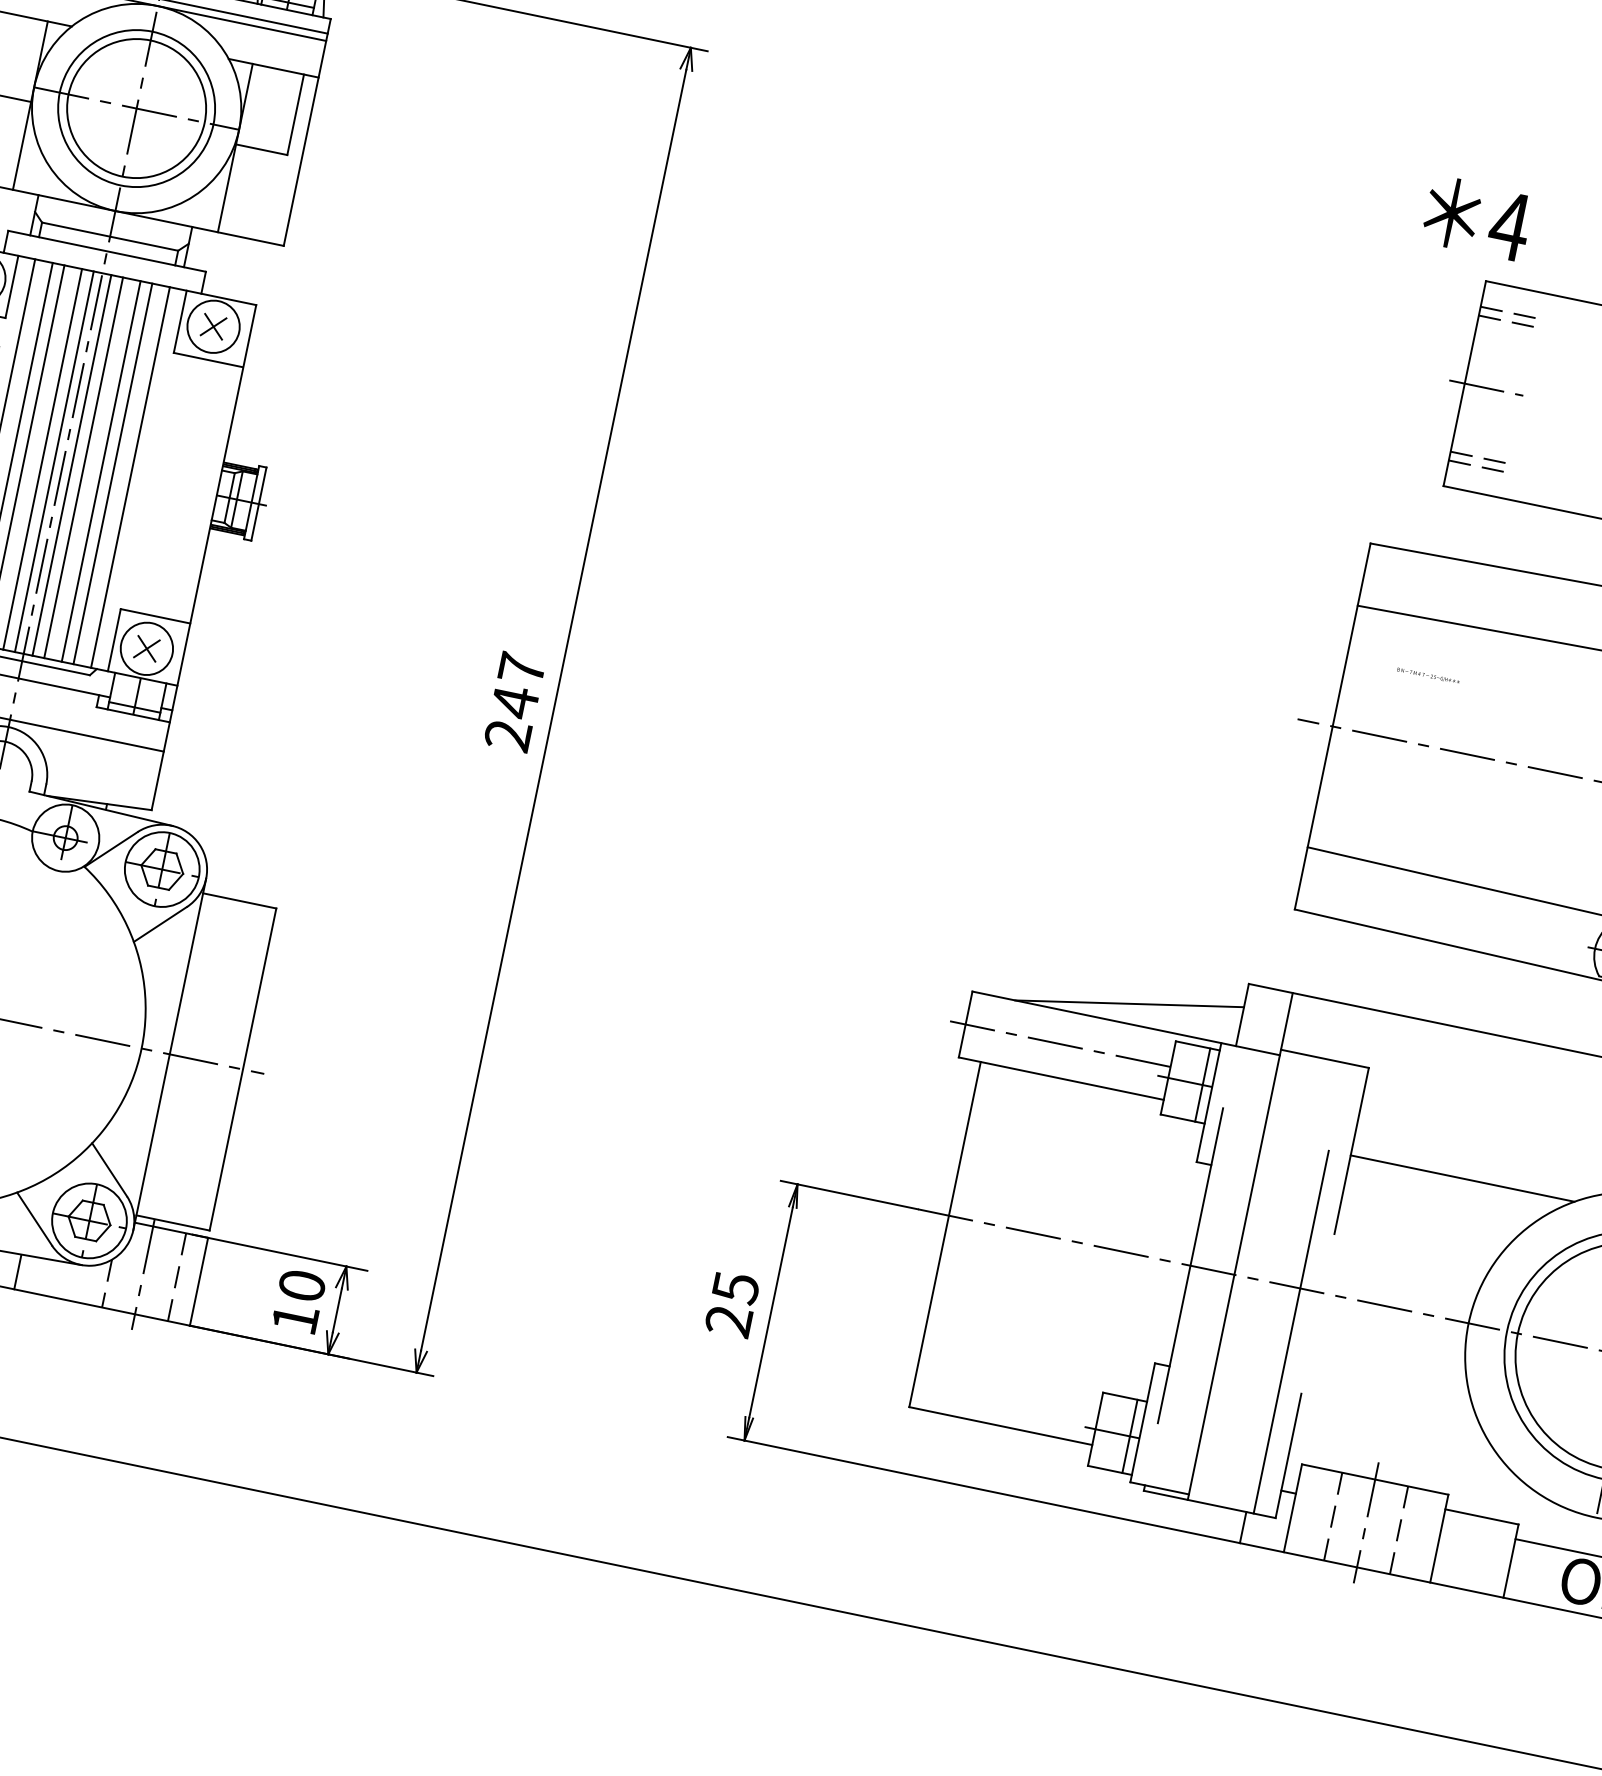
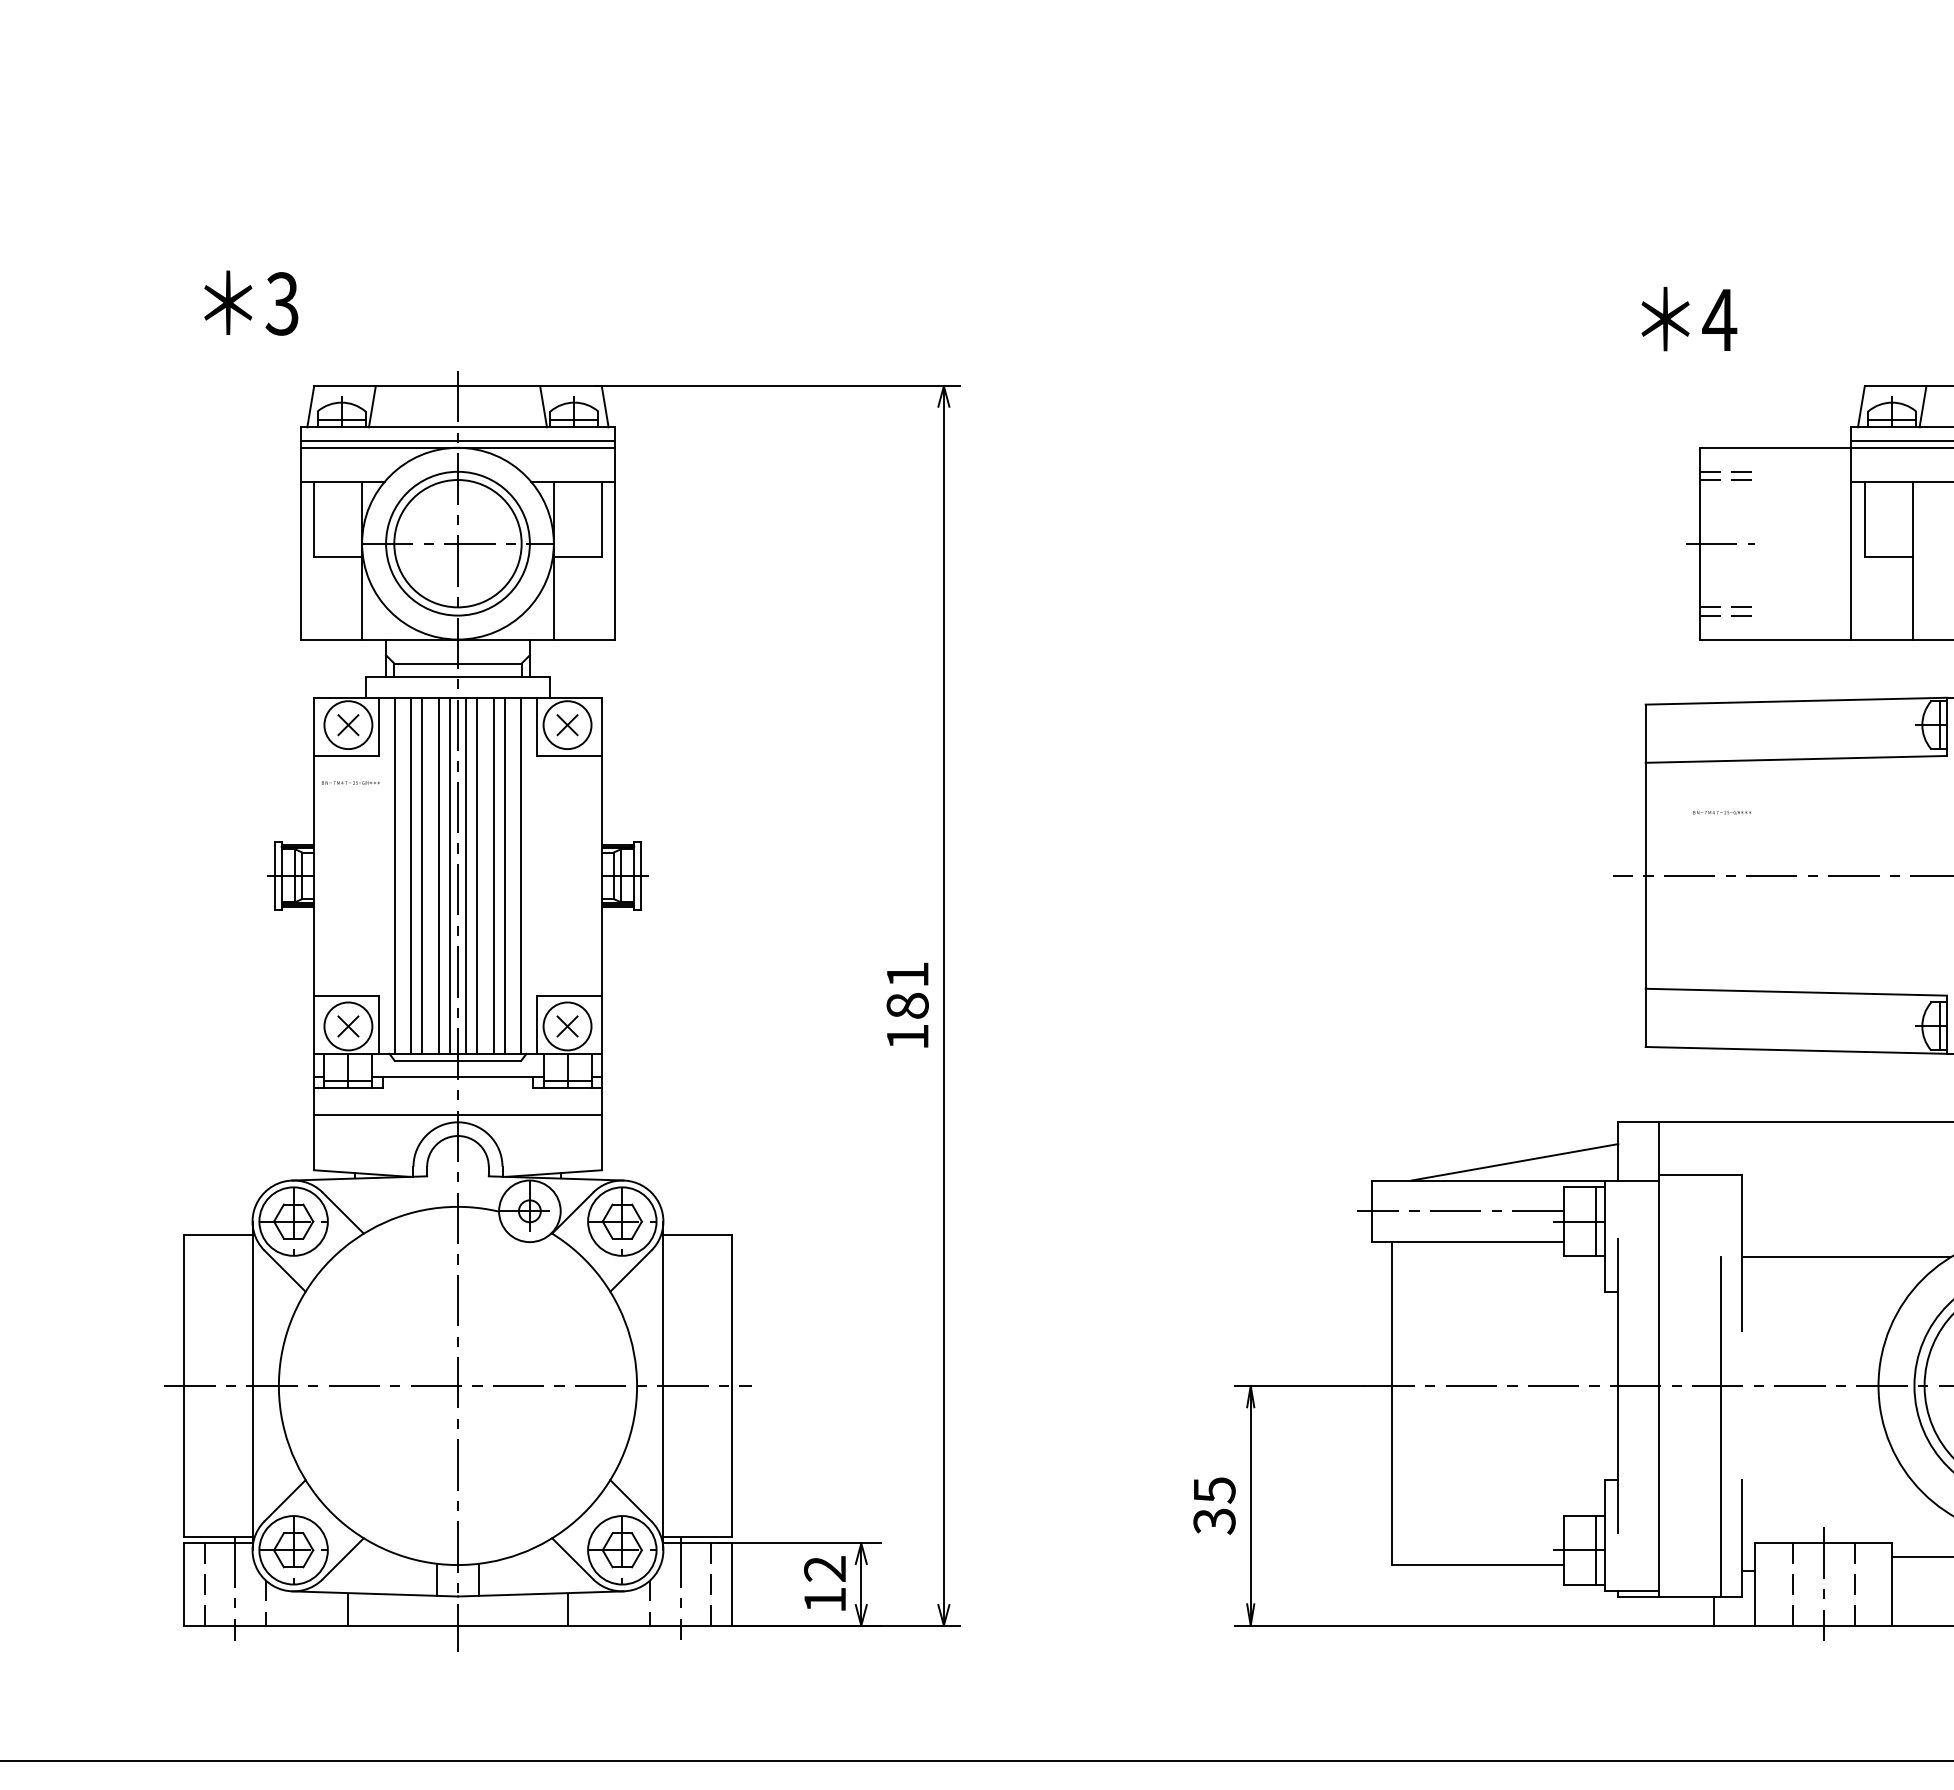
text: (1477, 217) -> (1689, 318), moved
text: (514, 701) -> (907, 1005), 247 -> 181
text: (302, 1285) -> (825, 1568), 10 -> 12
text: (728, 1321) -> (1214, 1521), 25 -> 35

